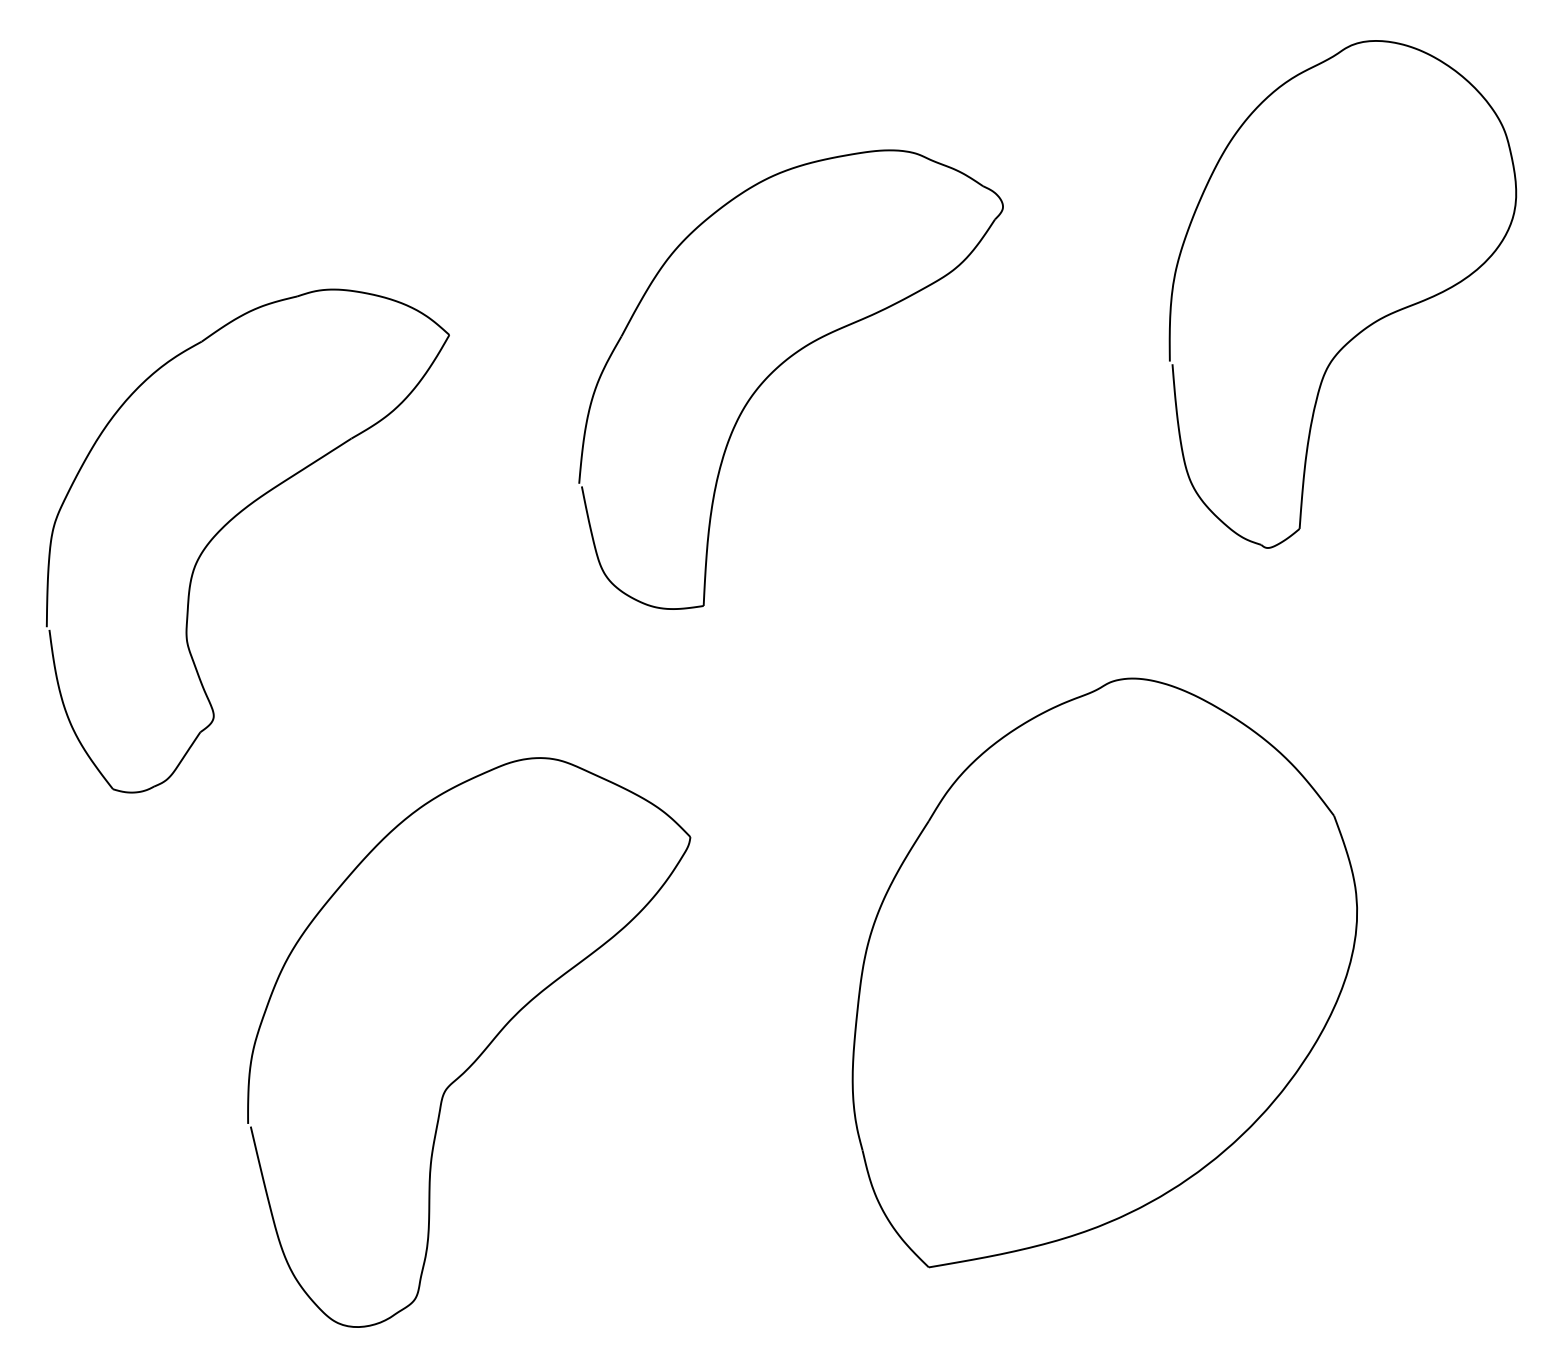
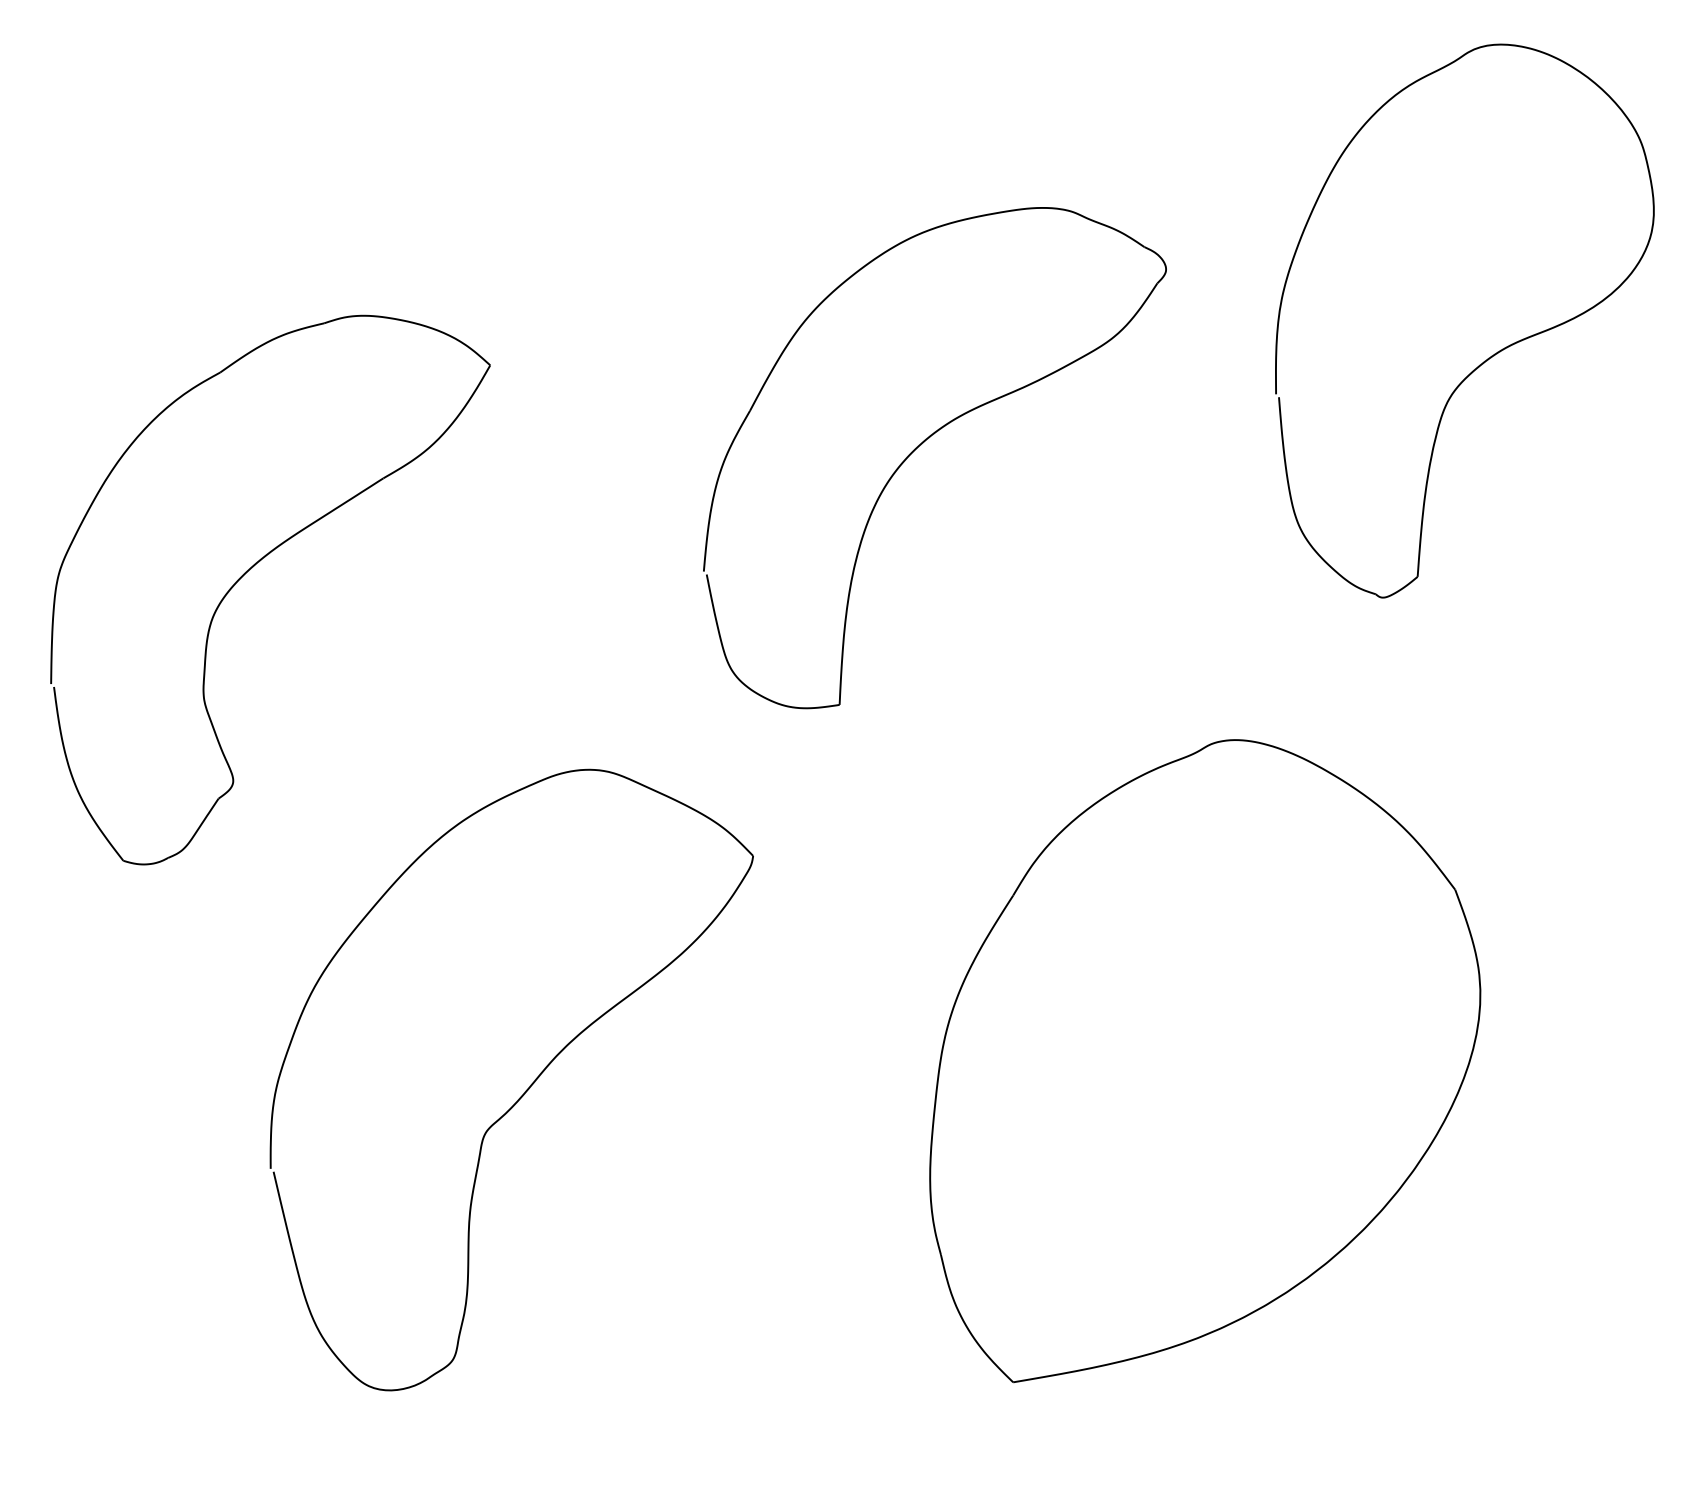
part: (779, 367) -> (922, 444), moved
part: (481, 1052) -> (525, 1090), moved

